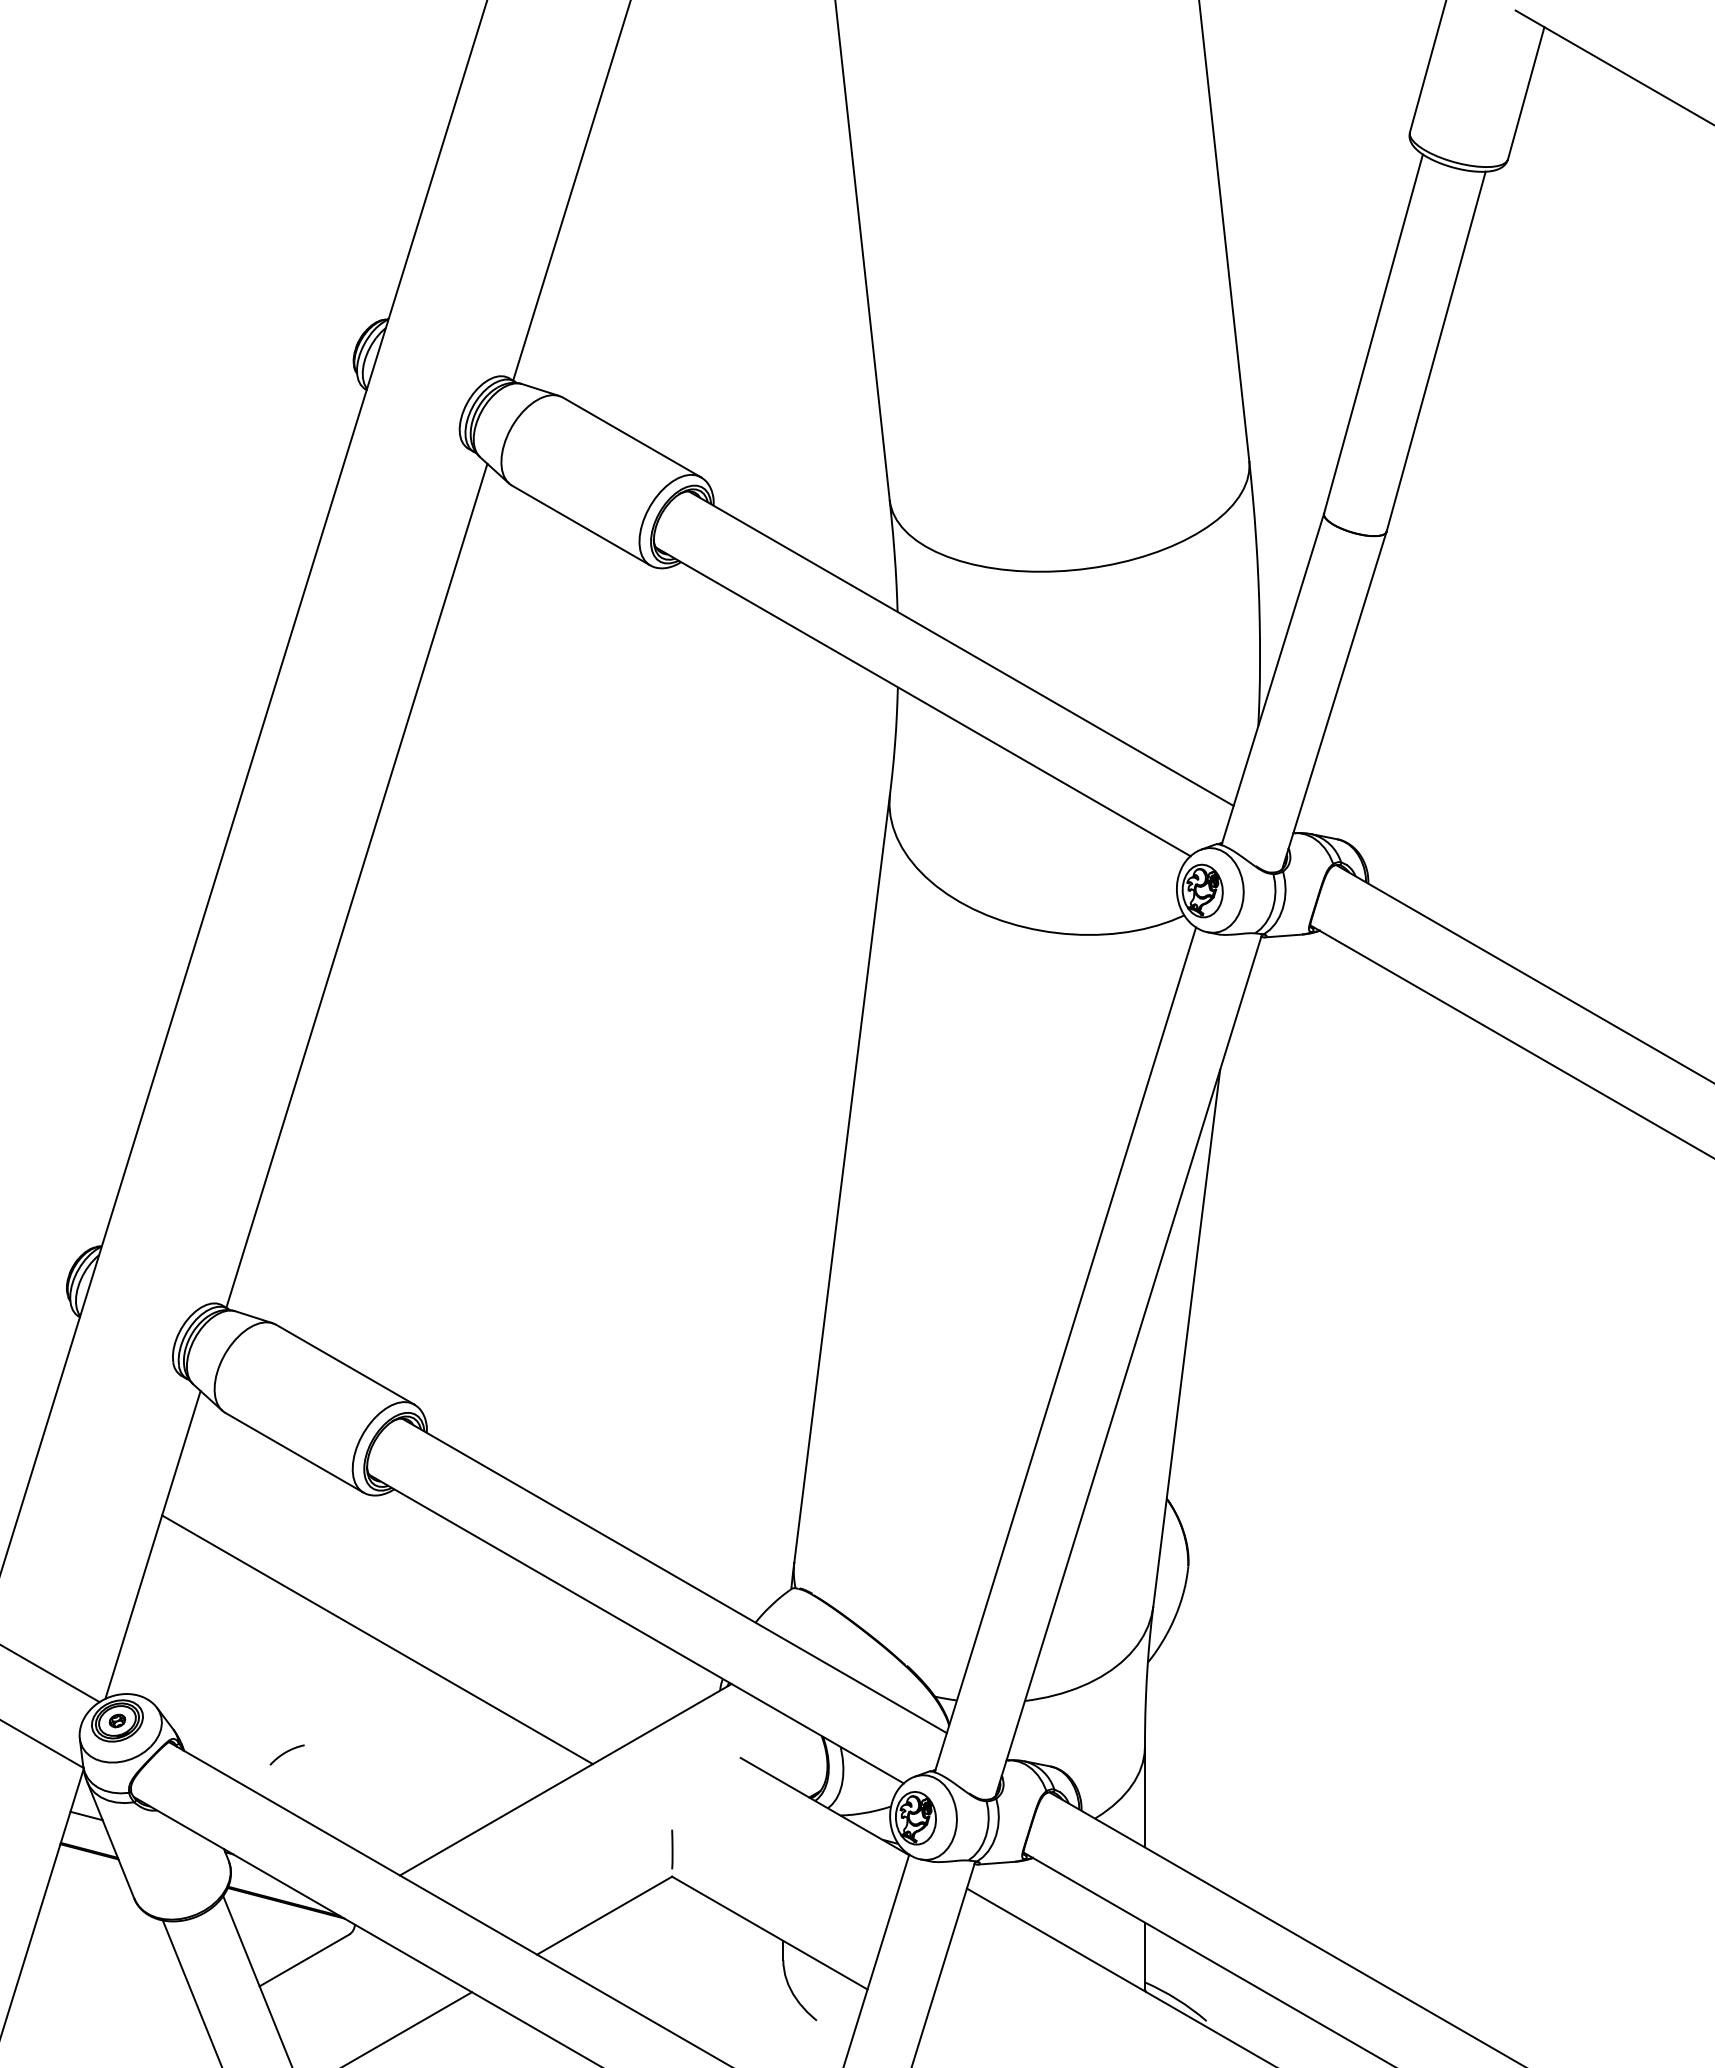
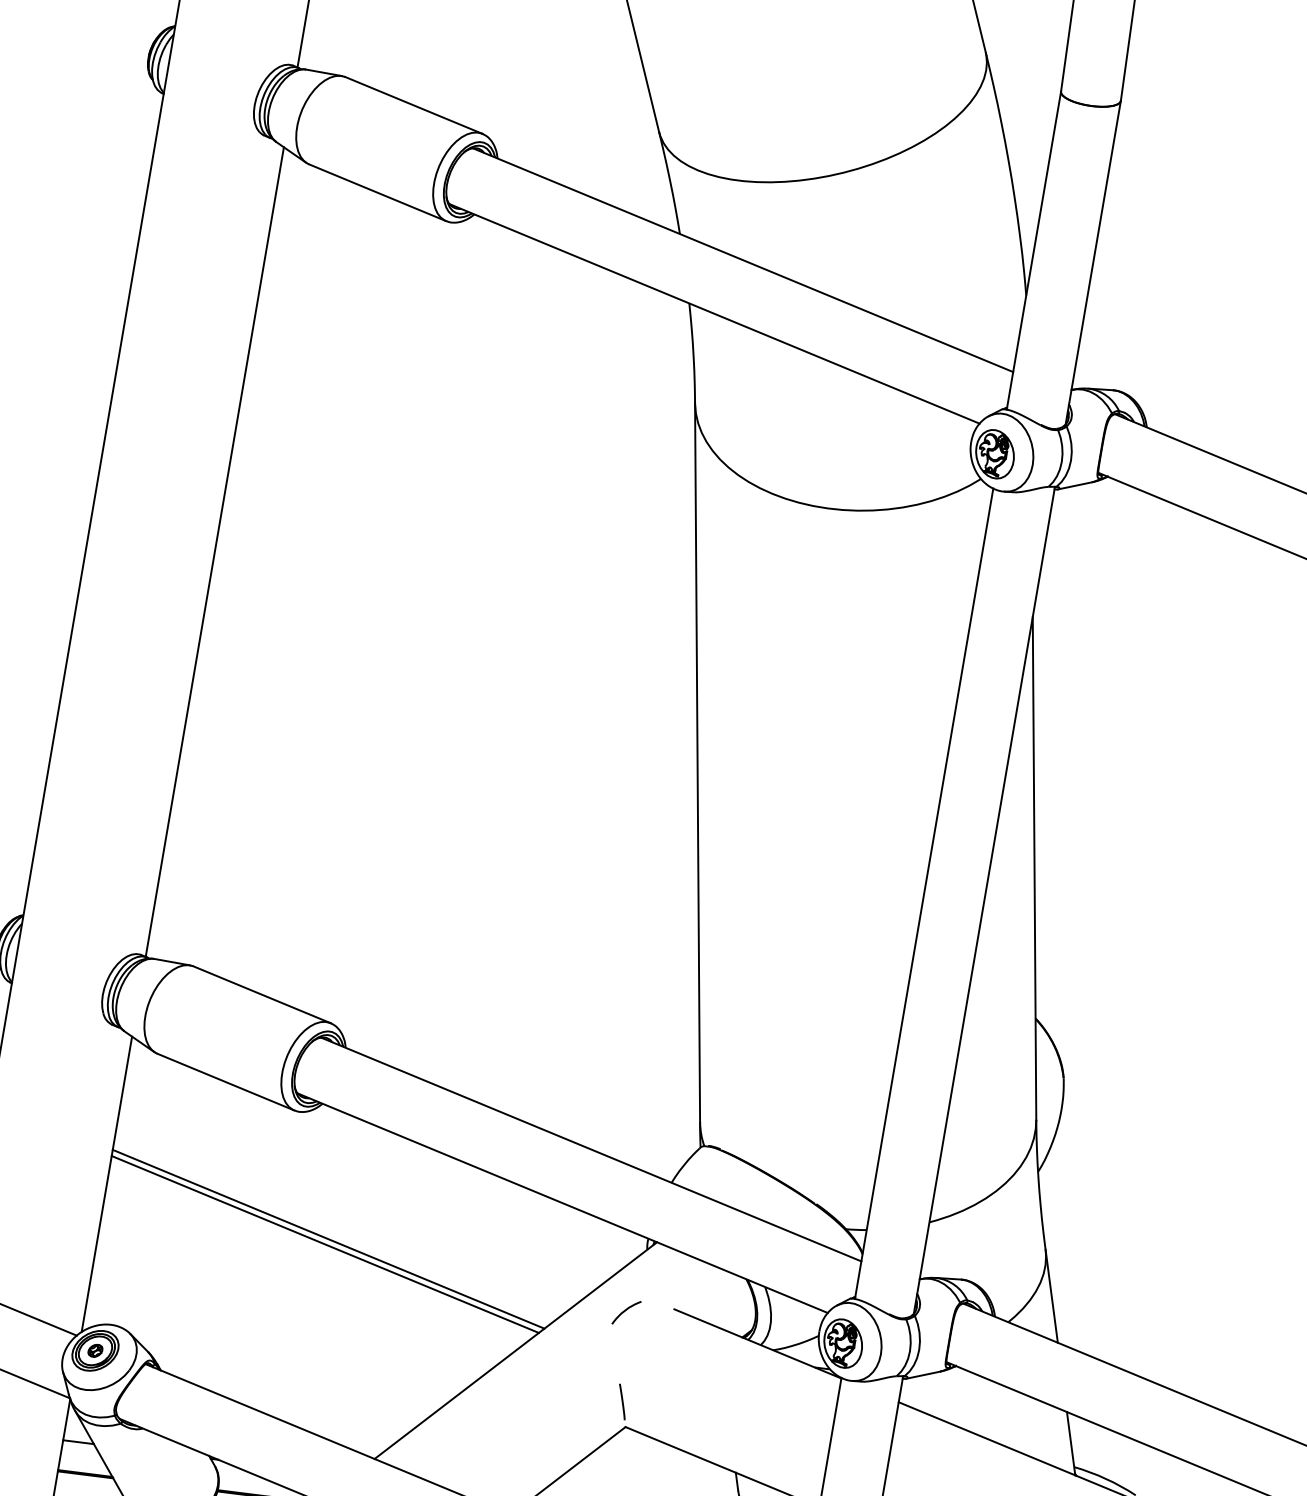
line: (381, 1634) -> (328, 1239), added
arc: (286, 1753) -> (625, 1311), moved

